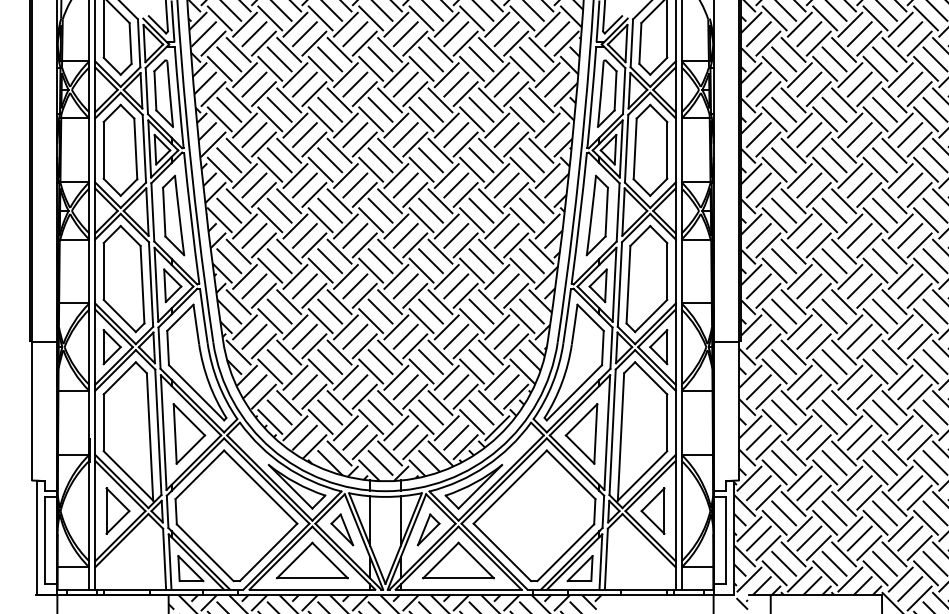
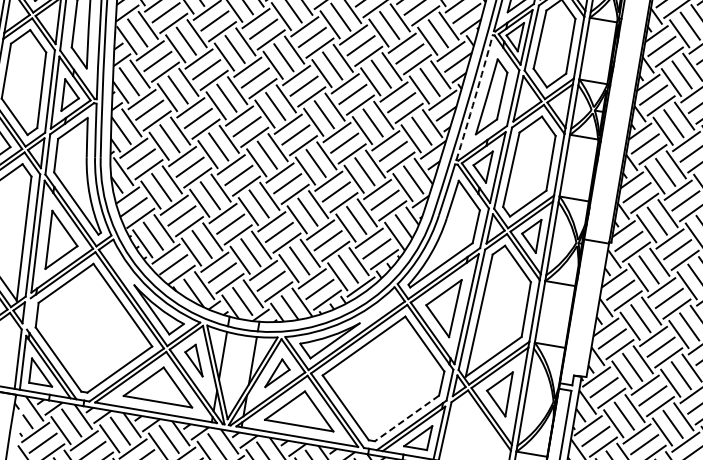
arc: (579, 218) -> (474, 97), solid -> dashed
line: (167, 511) -> (28, 313), removed
line: (565, 553) -> (406, 419), solid -> dashed

